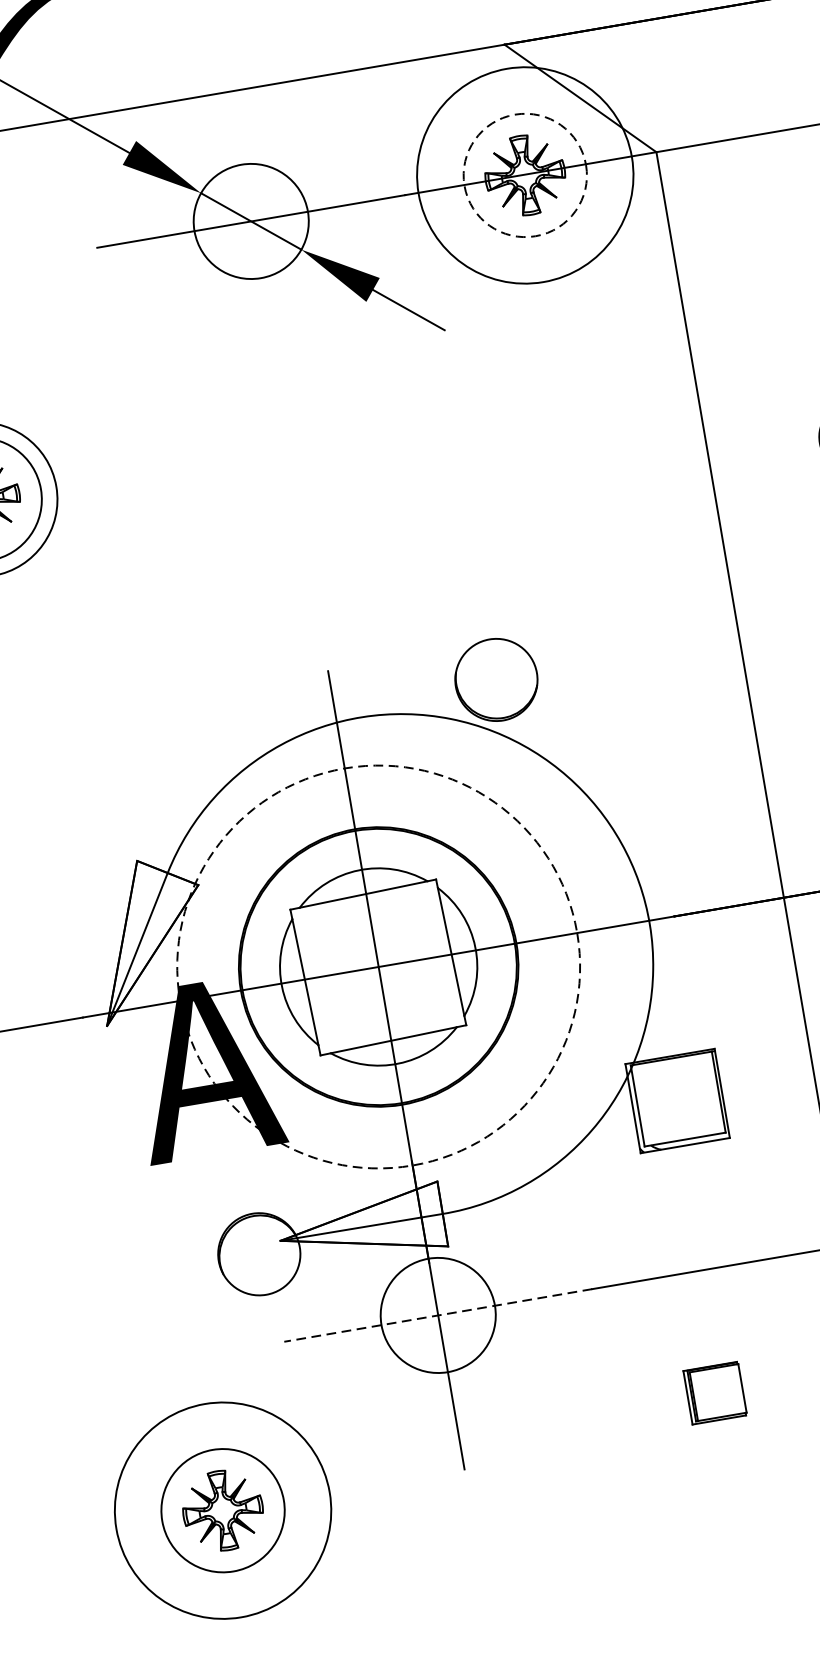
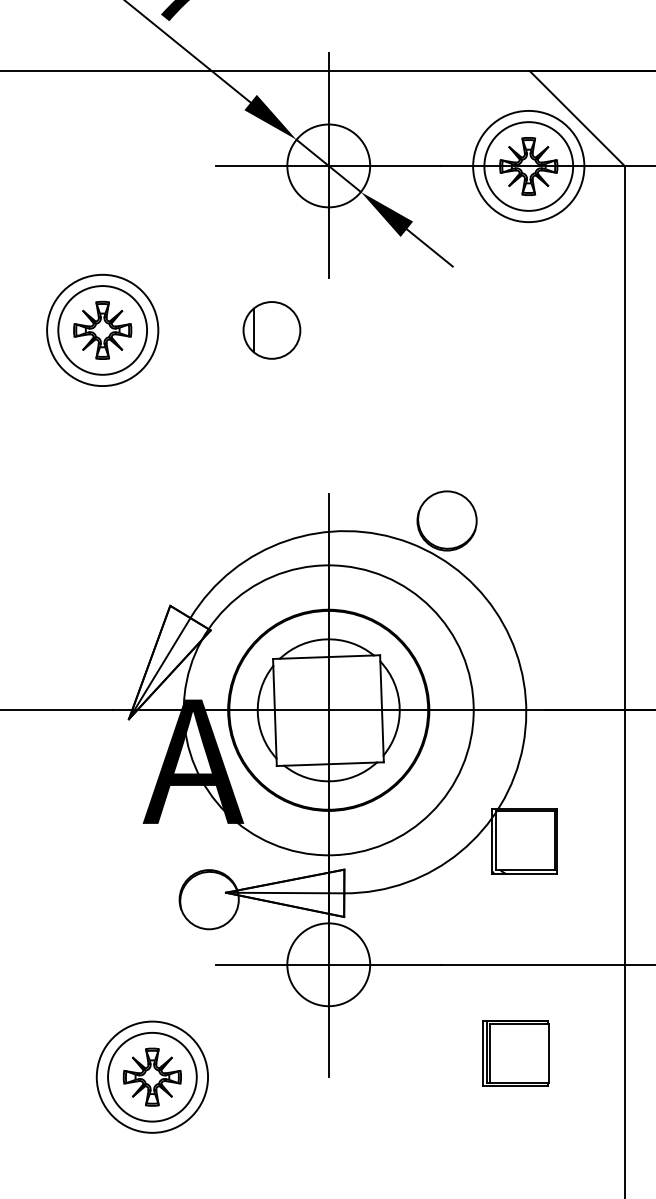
circle: (524, 175) -> (528, 166), dashed -> solid
circle: (524, 175) -> (528, 166), size x0.71
line: (250, 220) -> (328, 165), added
part: (211, 460) -> (271, 330), added
circle: (378, 967) -> (328, 710), dashed -> solid
line: (437, 1315) -> (328, 964), dashed -> solid
part: (714, 1393) -> (515, 1053), size x1.67
circle: (223, 1509) -> (152, 1076), size x0.71

